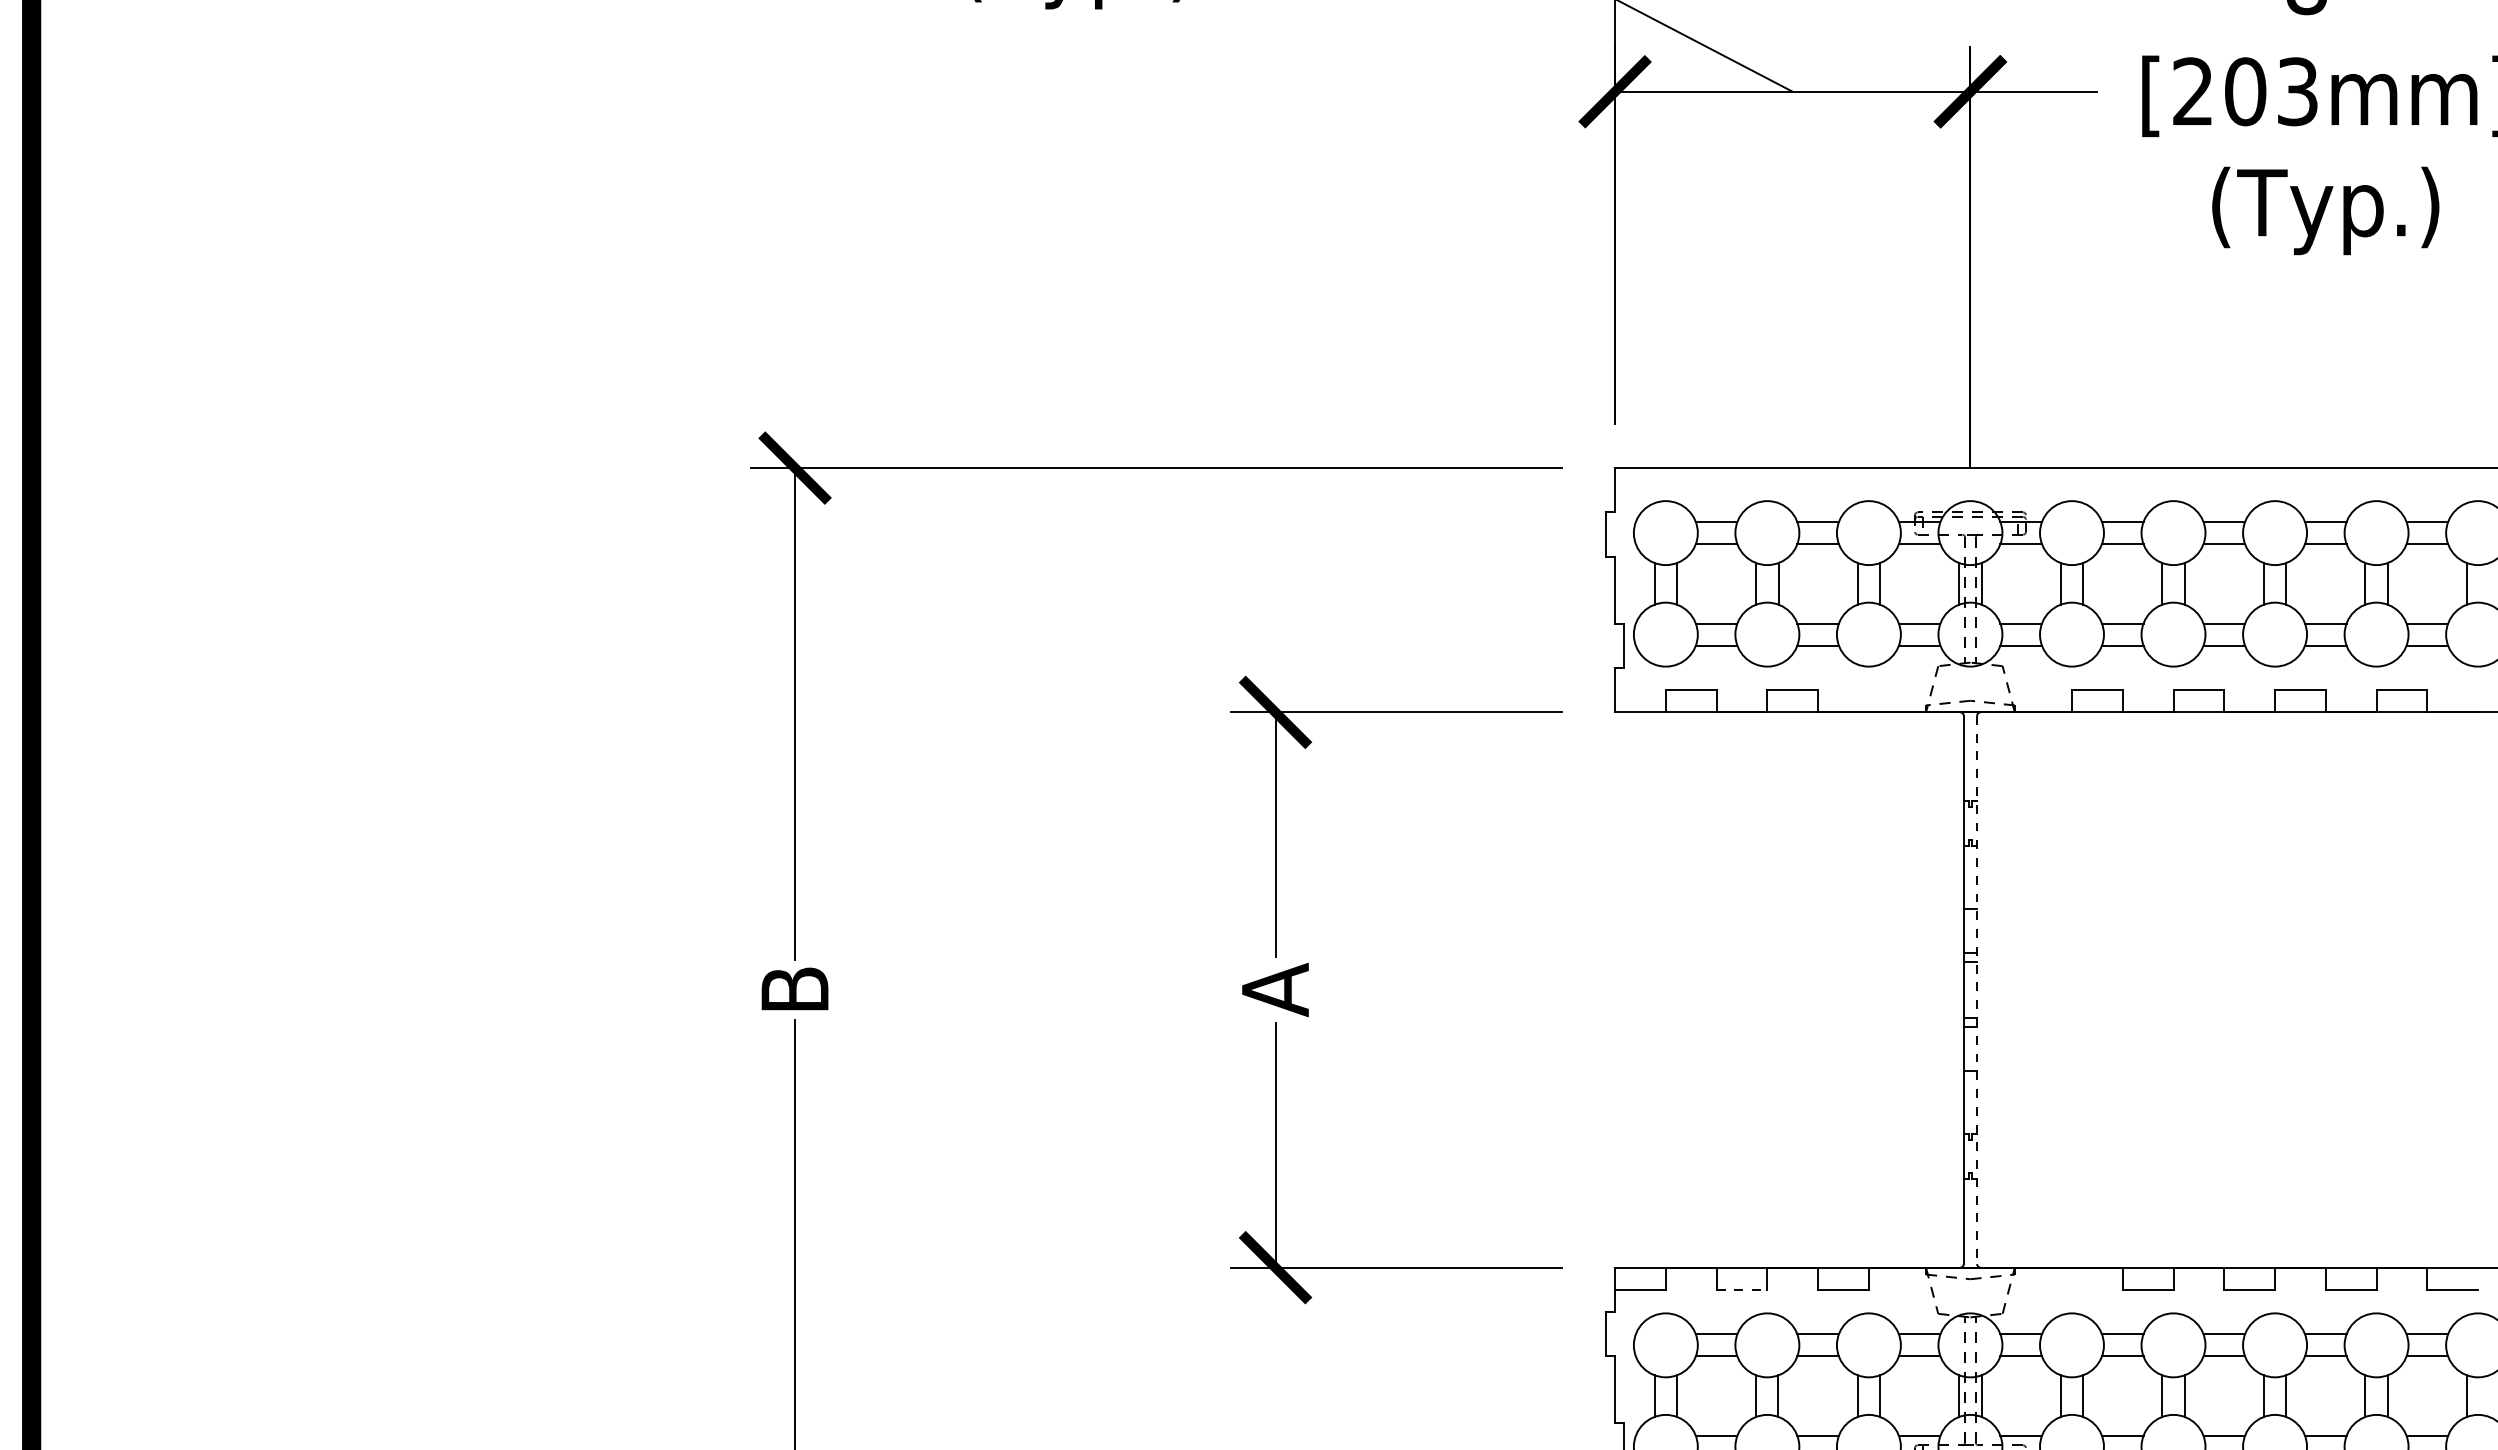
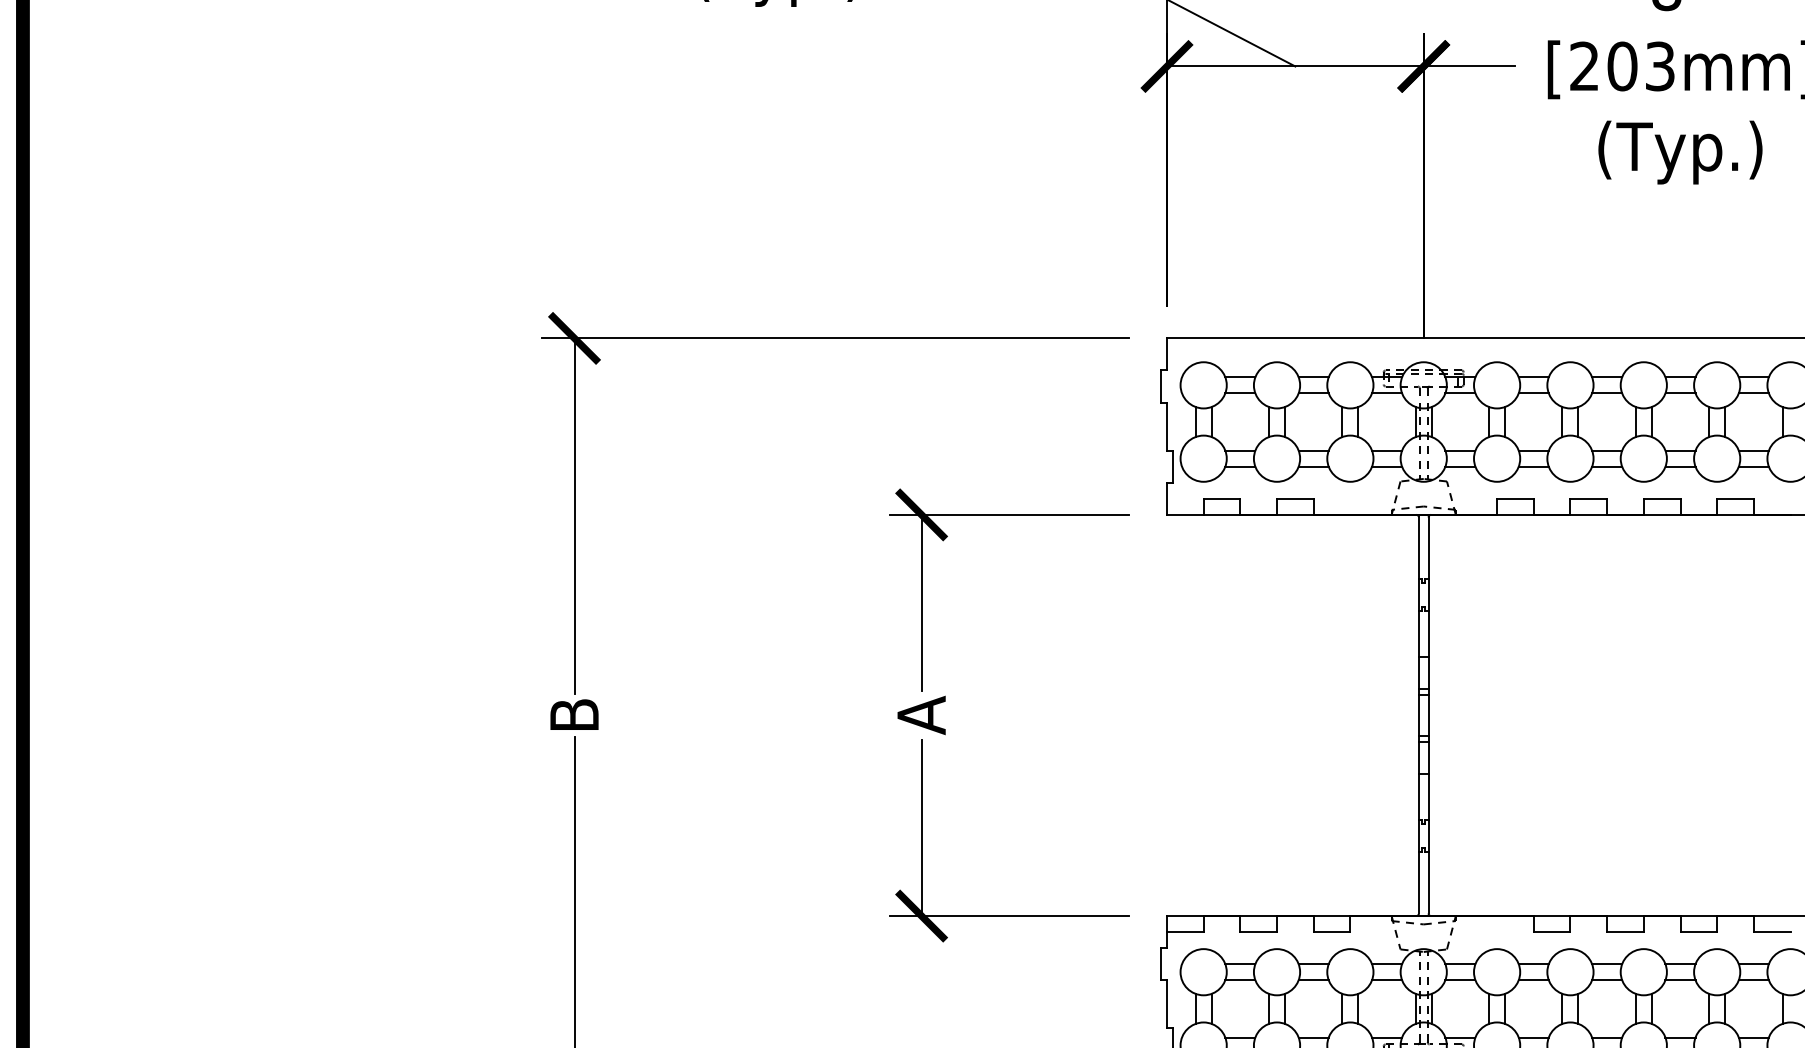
line: (1977, 990) -> (1428, 715), dashed -> solid
line: (1742, 1289) -> (1259, 931), dashed -> solid

